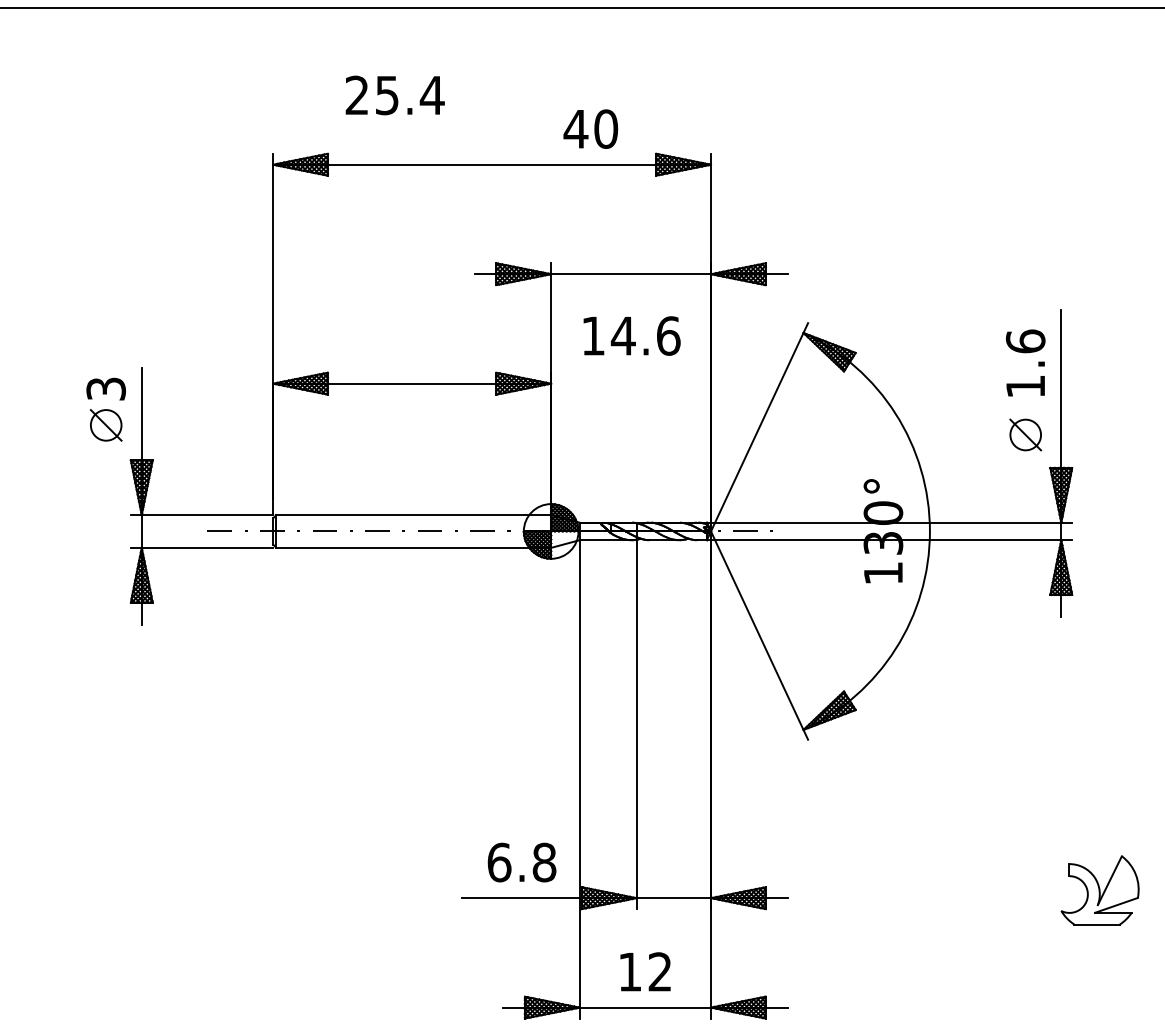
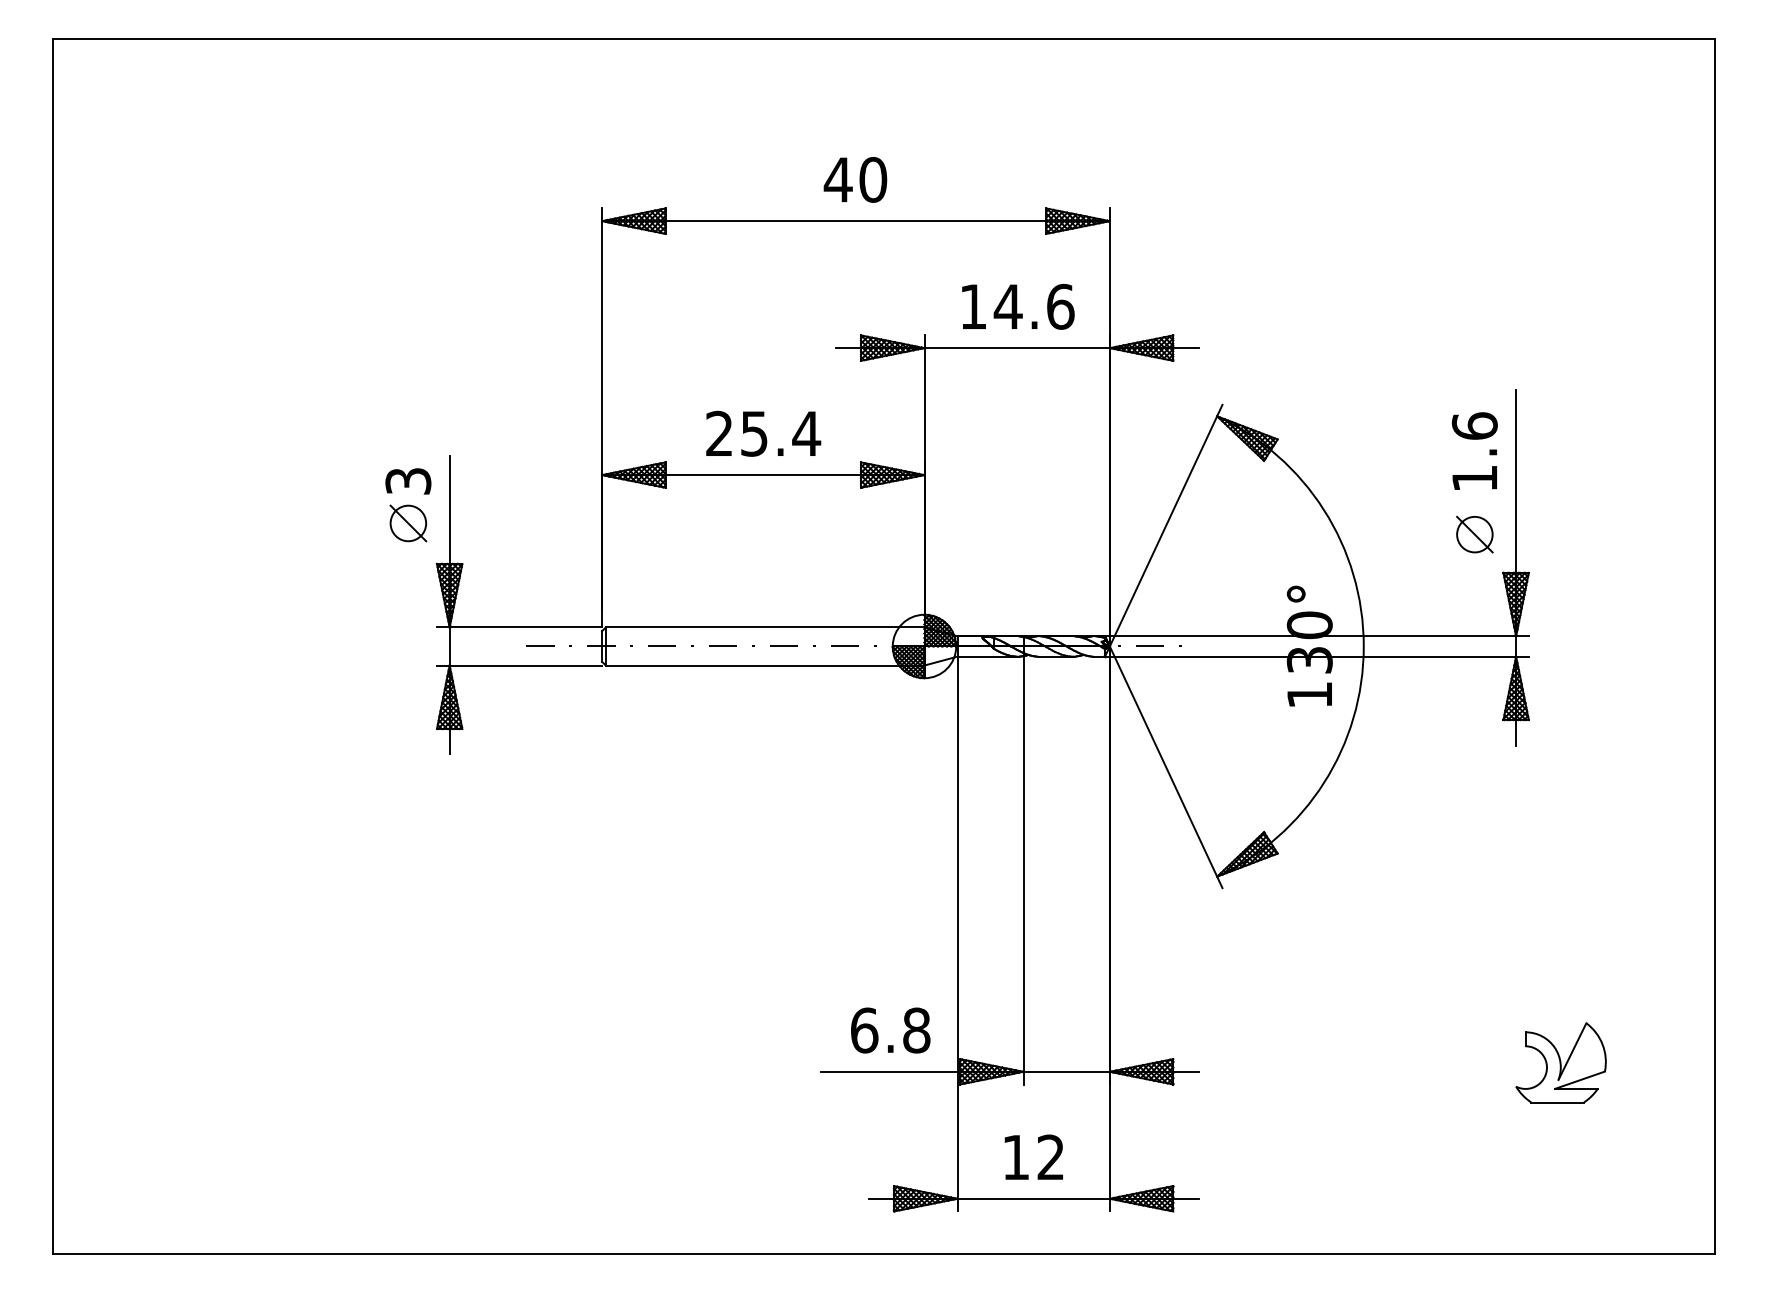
text: (395, 95) -> (763, 433), moved
text: (590, 128) -> (855, 179), moved
text: (632, 335) -> (1018, 306), moved

